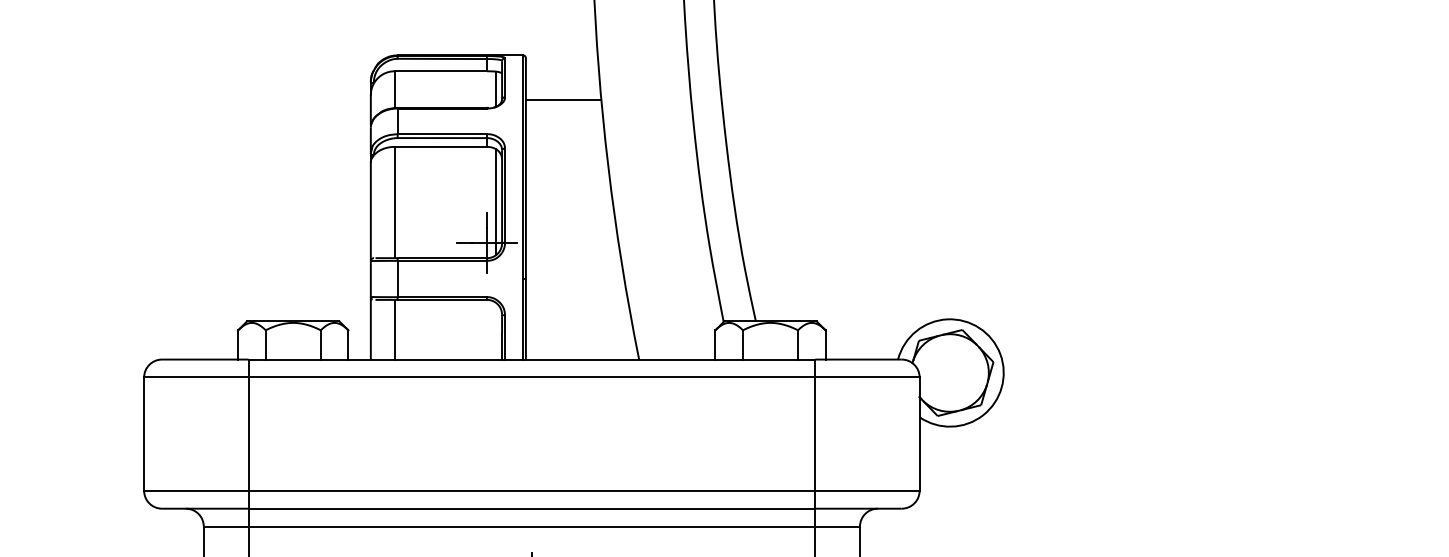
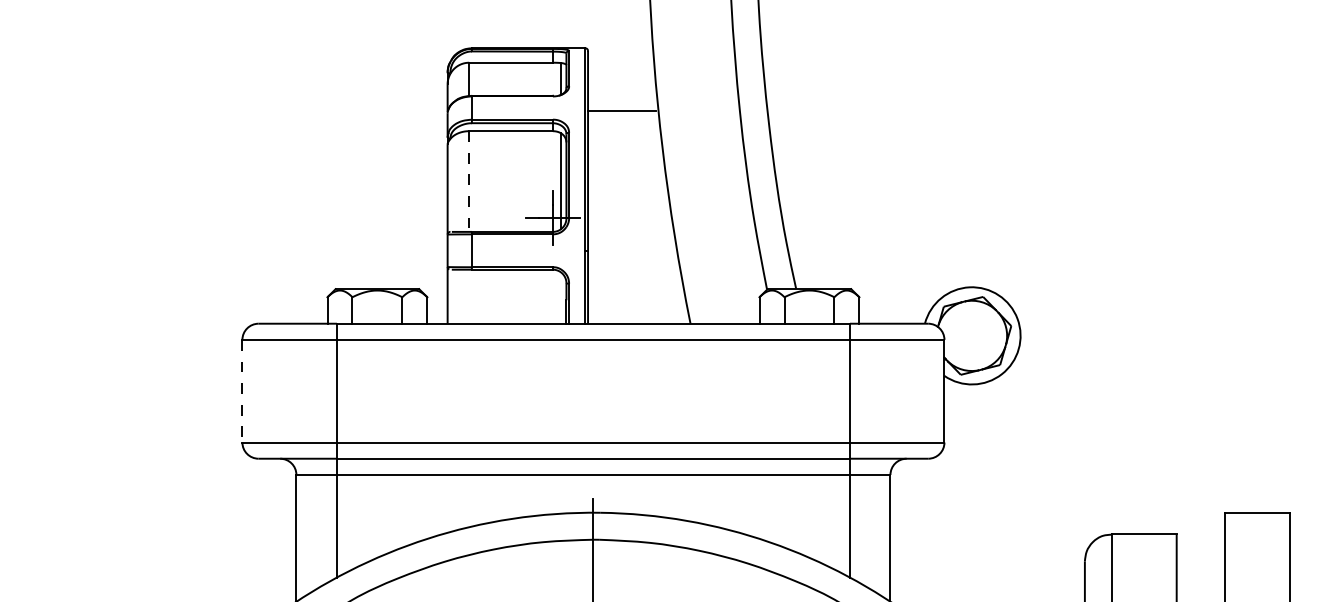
line: (563, 99) -> (622, 110), moved
line: (394, 203) -> (469, 182), solid -> dashed
line: (394, 329) -> (469, 296), removed
line: (144, 434) -> (242, 391), solid -> dashed

